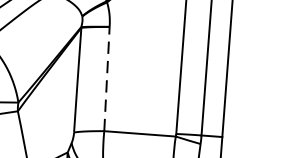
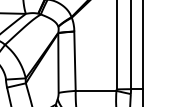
line: (107, 79) -> (75, 61), dashed -> solid

